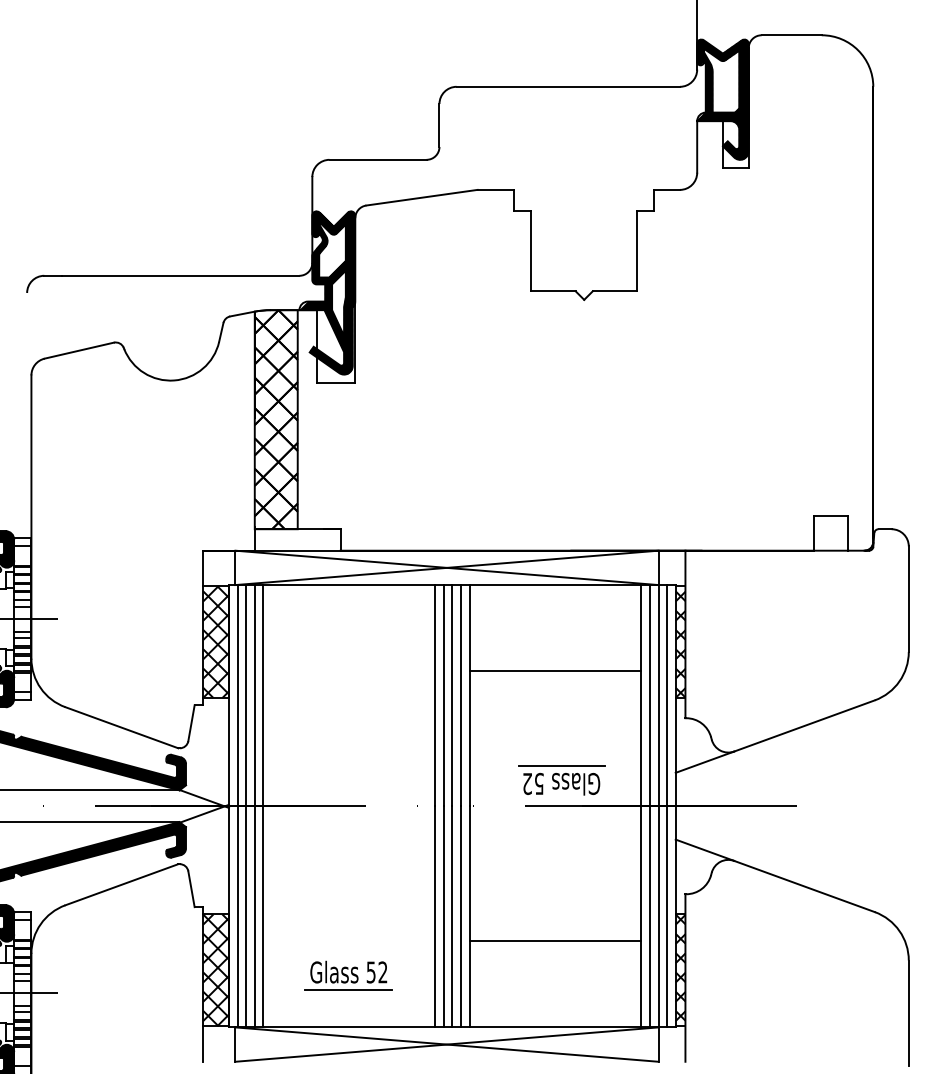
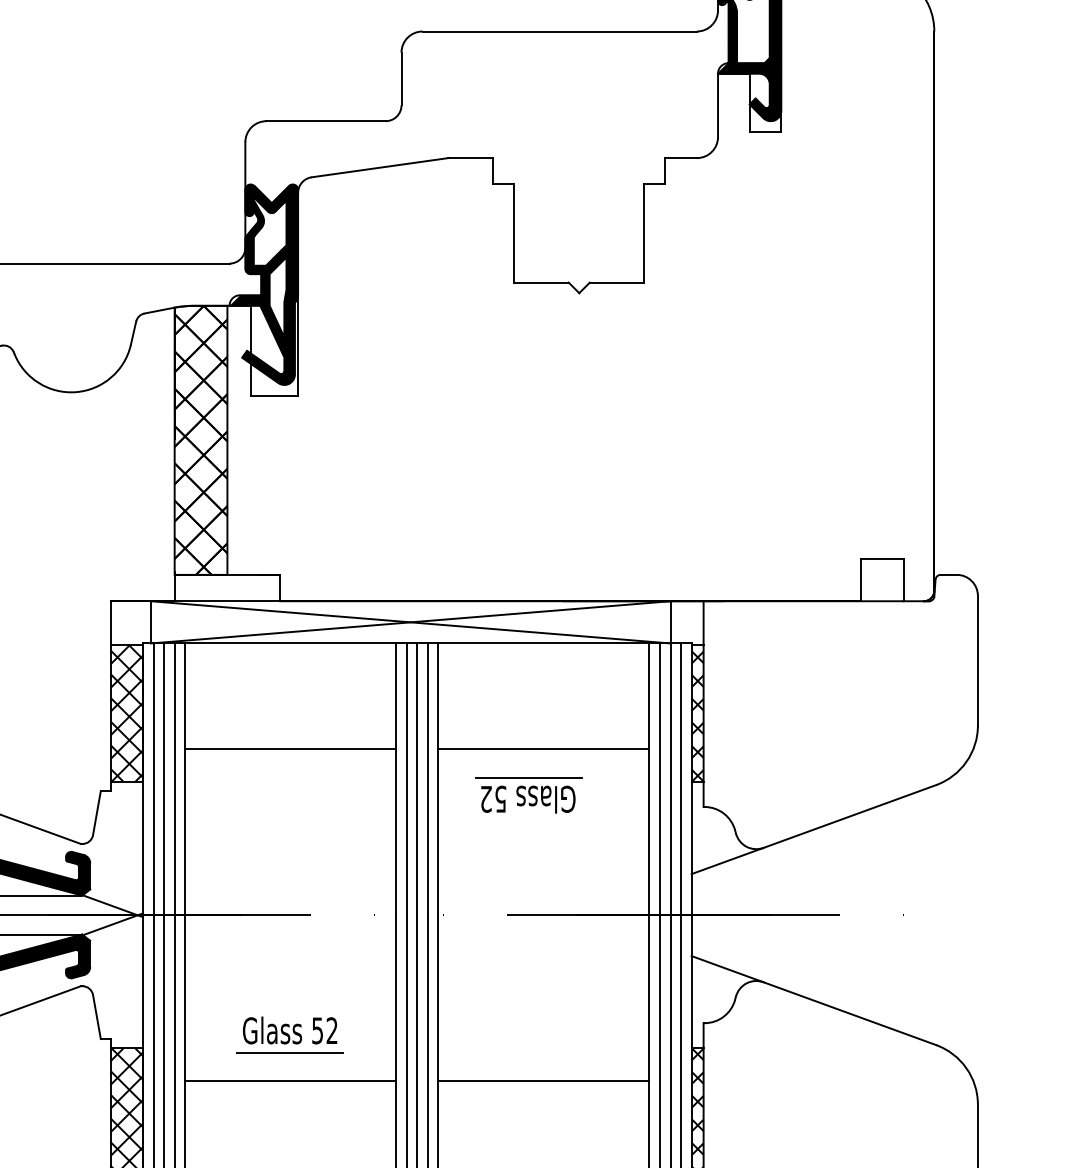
line: (349, 670) -> (290, 748), added
part: (561, 780) -> (528, 795), moved
line: (349, 941) -> (290, 1081), added
part: (348, 975) -> (289, 1034), moved

